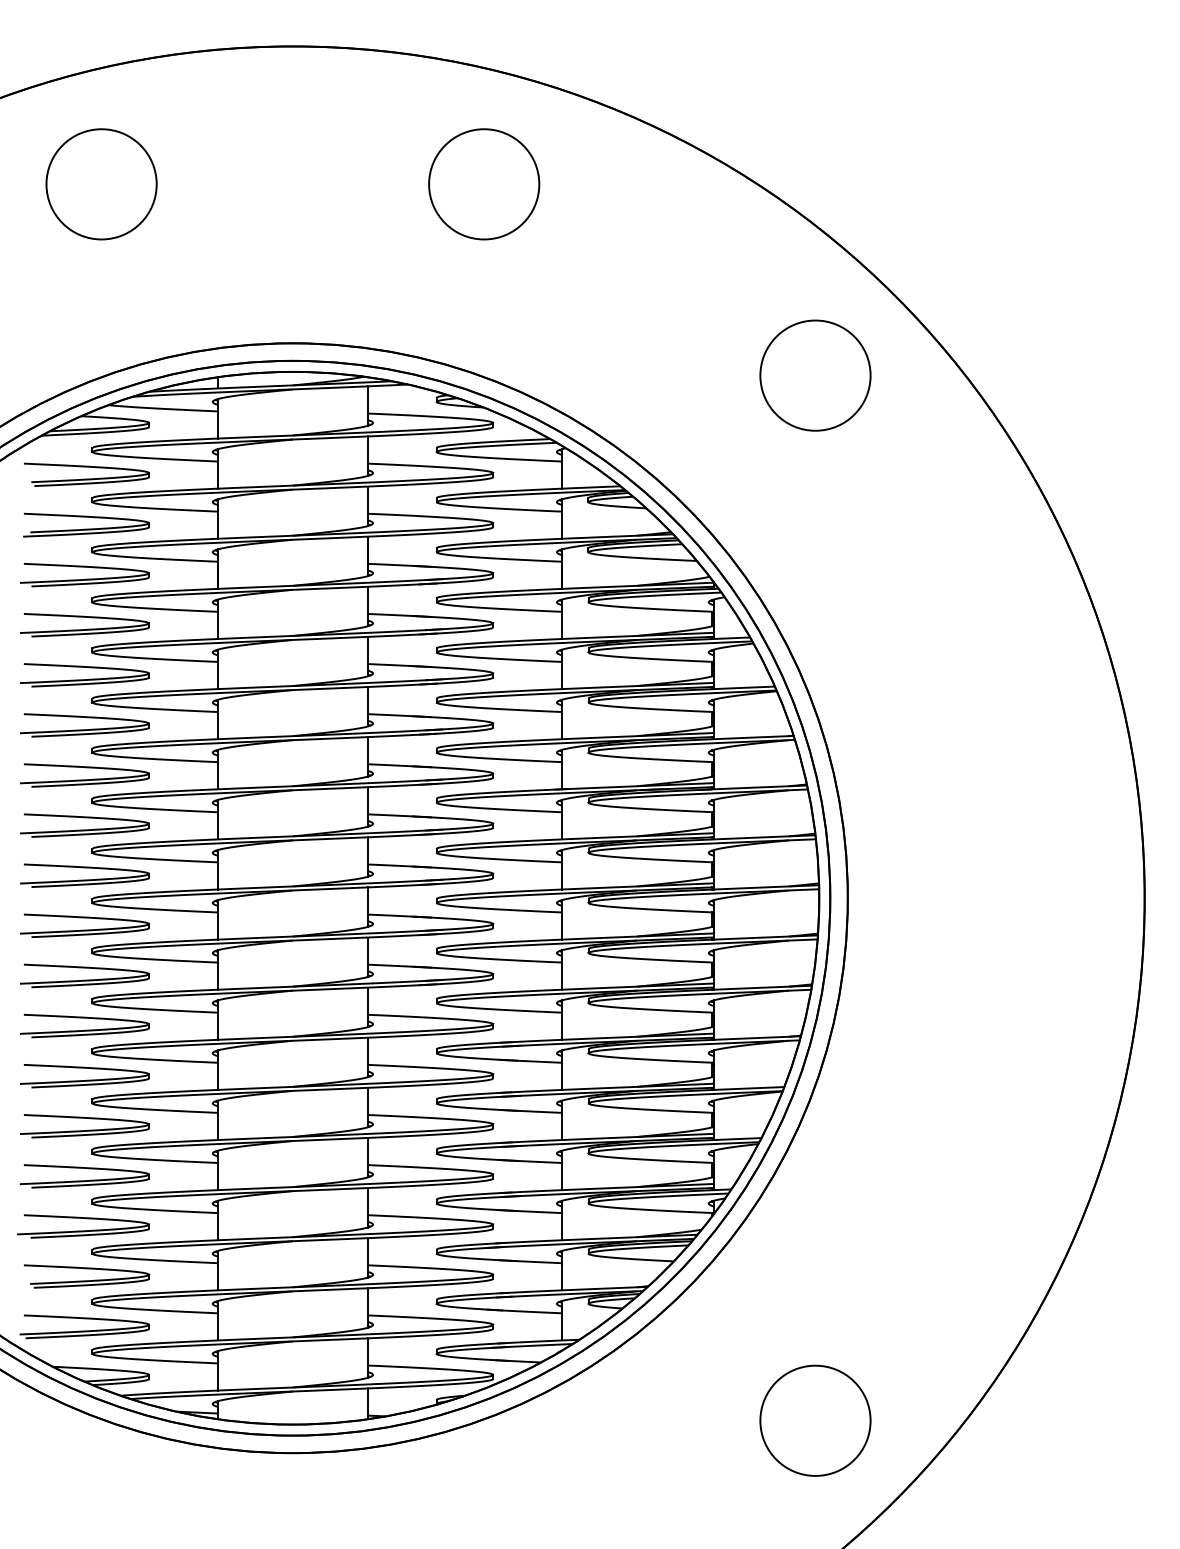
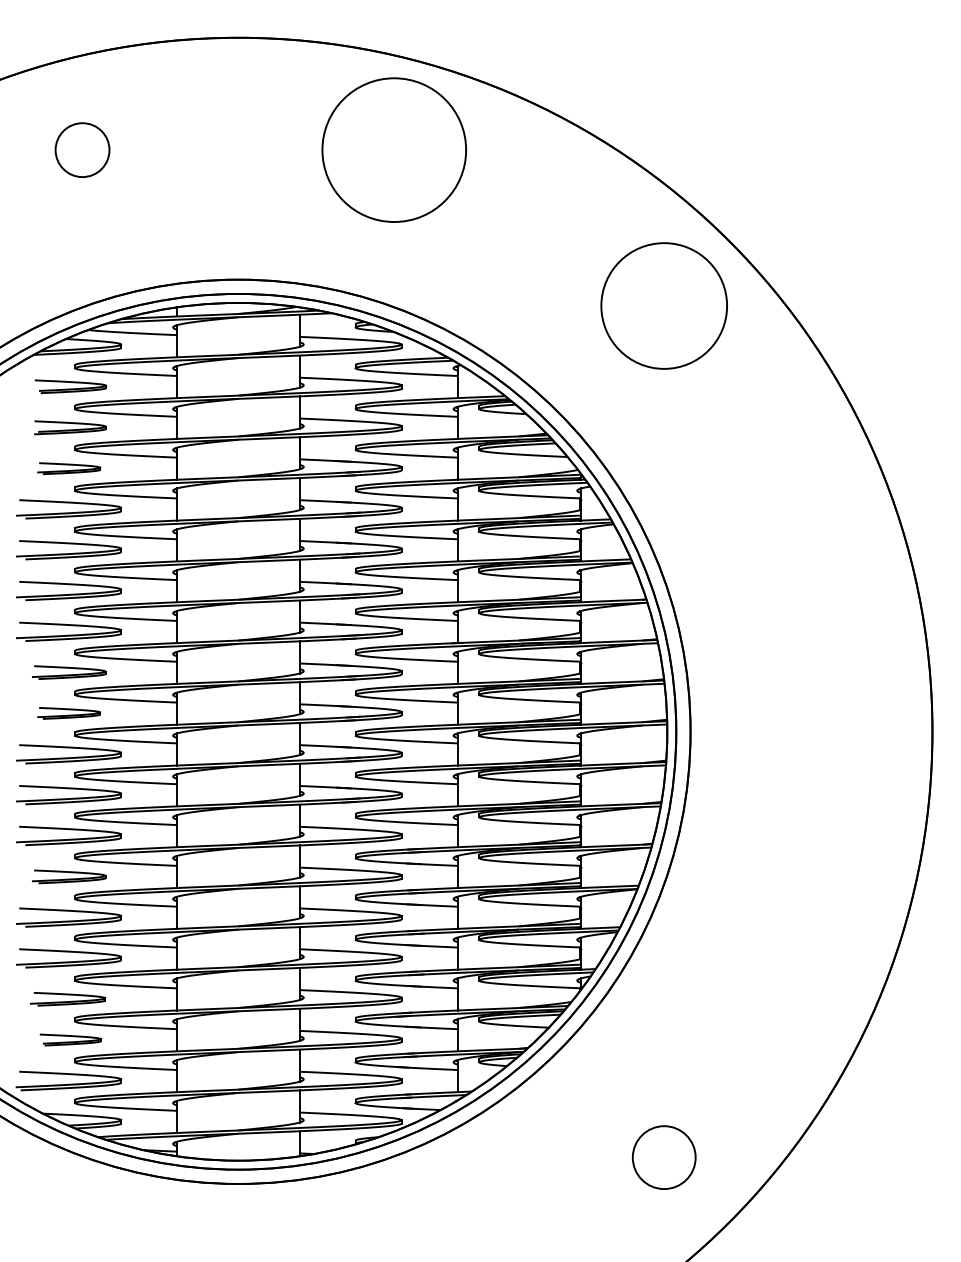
circle: (101, 184) -> (82, 150), size x0.6
circle: (484, 184) -> (394, 150), size x1.6
circle: (815, 375) -> (664, 305), size x1.4
part: (87, 474) -> (71, 386), size x0.7
part: (86, 524) -> (70, 427), size x0.7
part: (84, 575) -> (68, 468), size x0.6
part: (84, 825) -> (68, 672), size x0.7
part: (84, 875) -> (68, 713), size x0.6
part: (84, 1076) -> (68, 877), size x0.7
part: (83, 1226) -> (67, 999), size x0.7
part: (86, 1276) -> (70, 1040), size x0.6
circle: (815, 1420) -> (664, 1157), size x0.7

